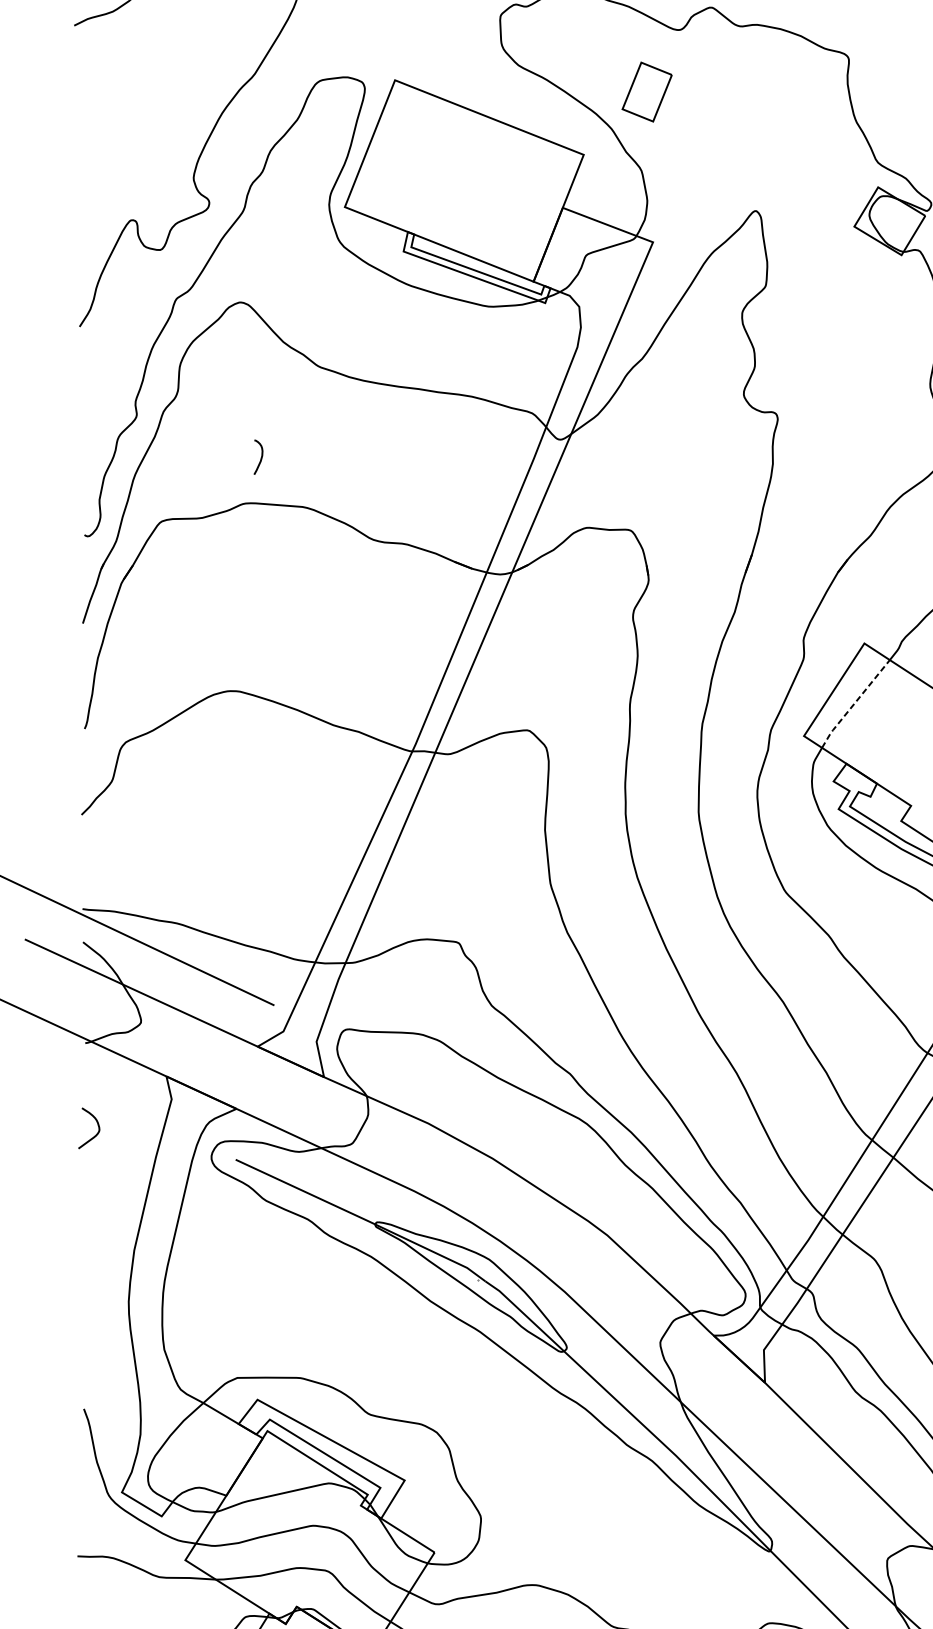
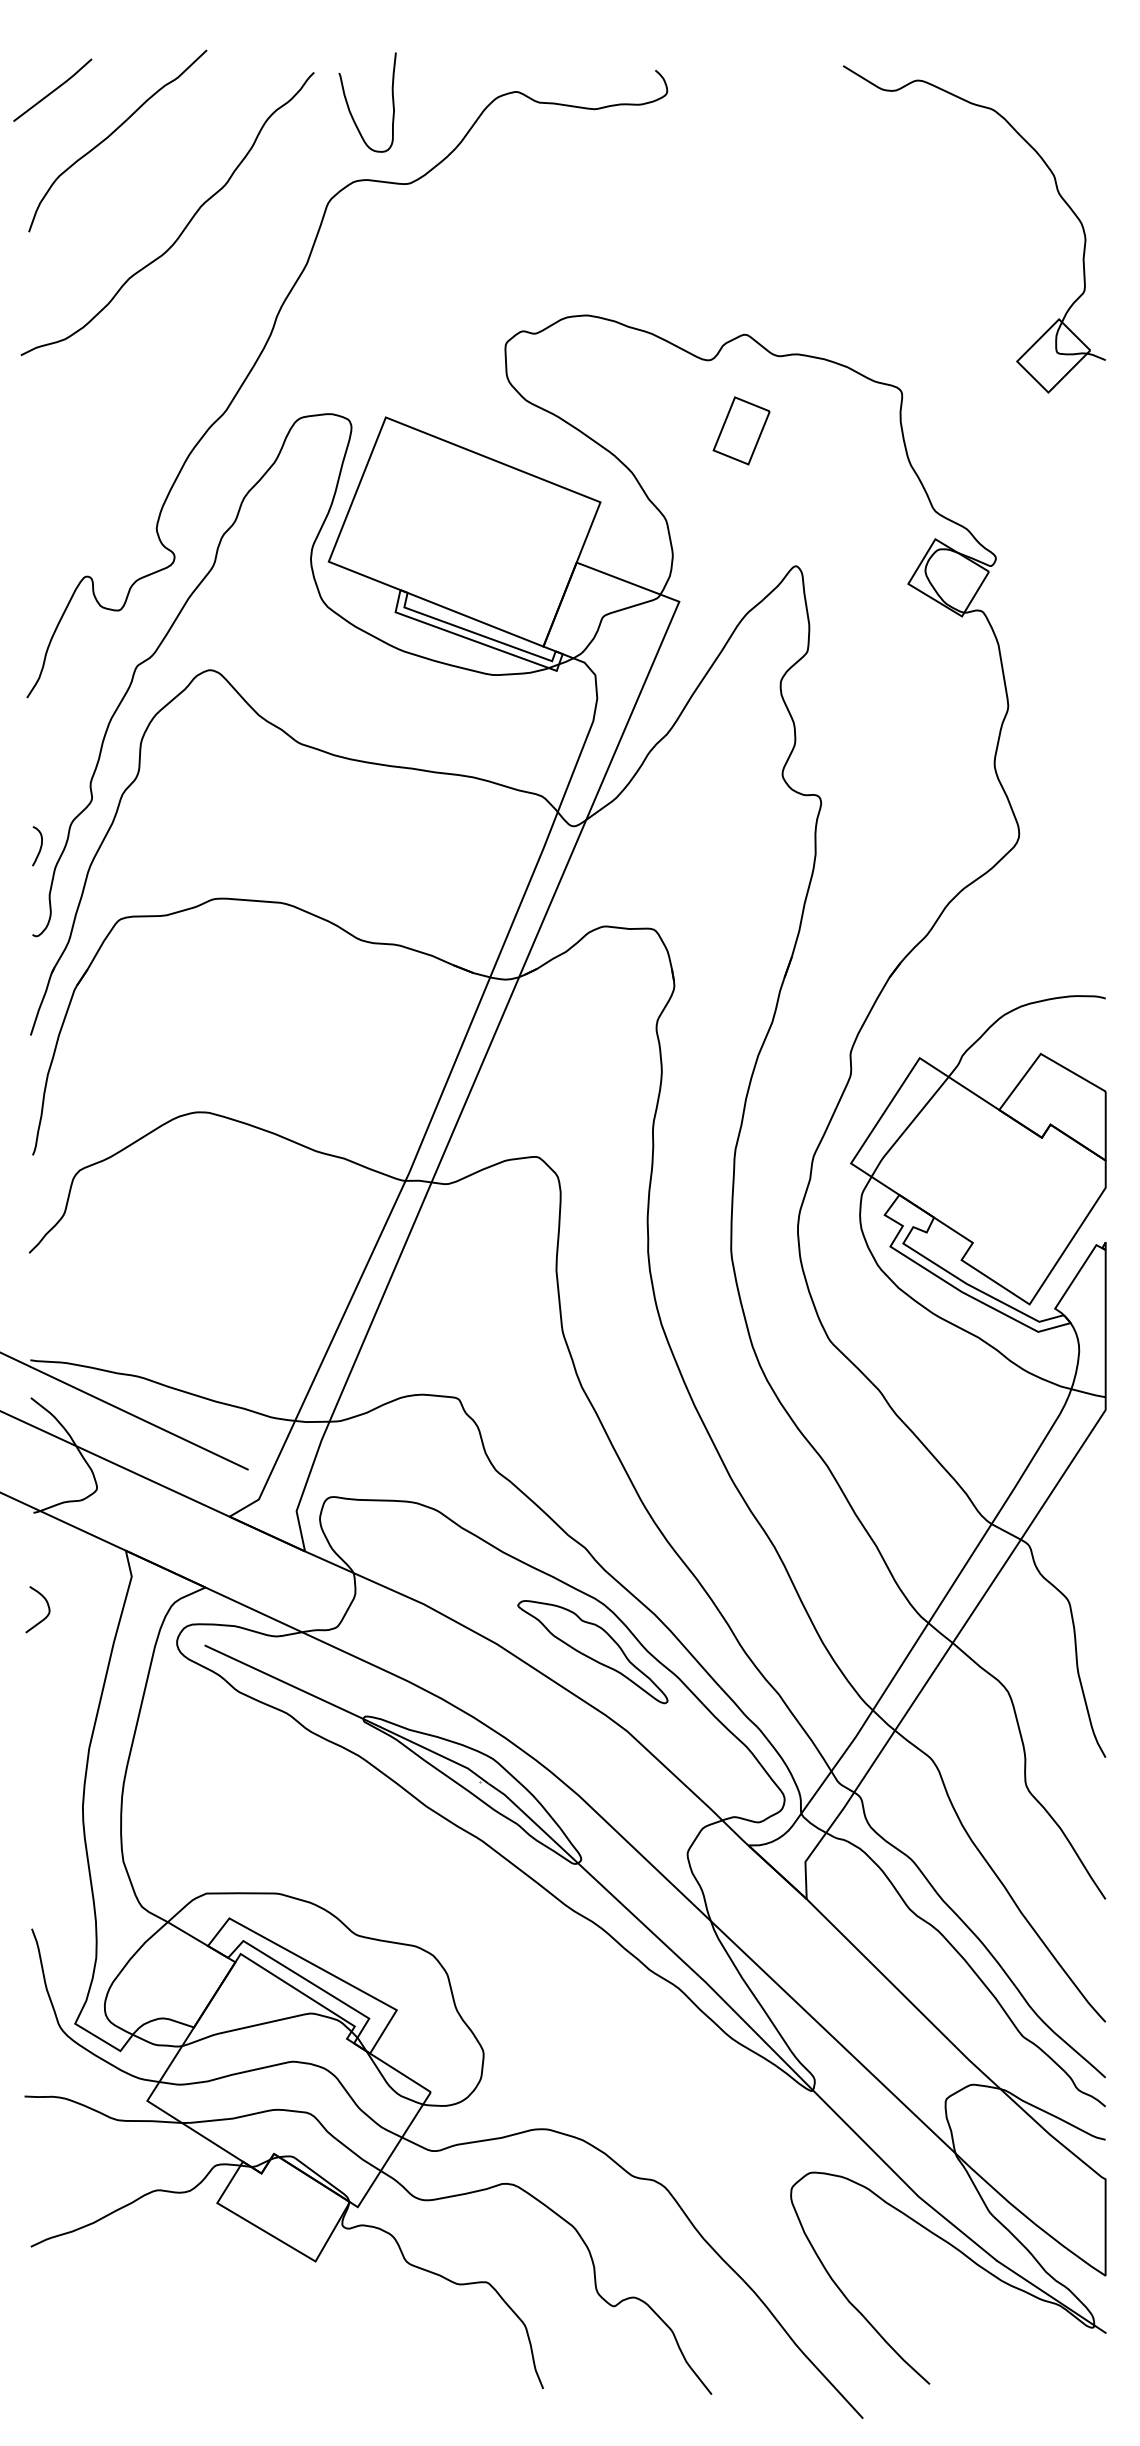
part: (647, 91) -> (741, 430), moved
curve: (260, 459) -> (39, 848), moved
line: (854, 703) -> (908, 1126), dashed -> solid
part: (576, 1165) -> (592, 1652), added

